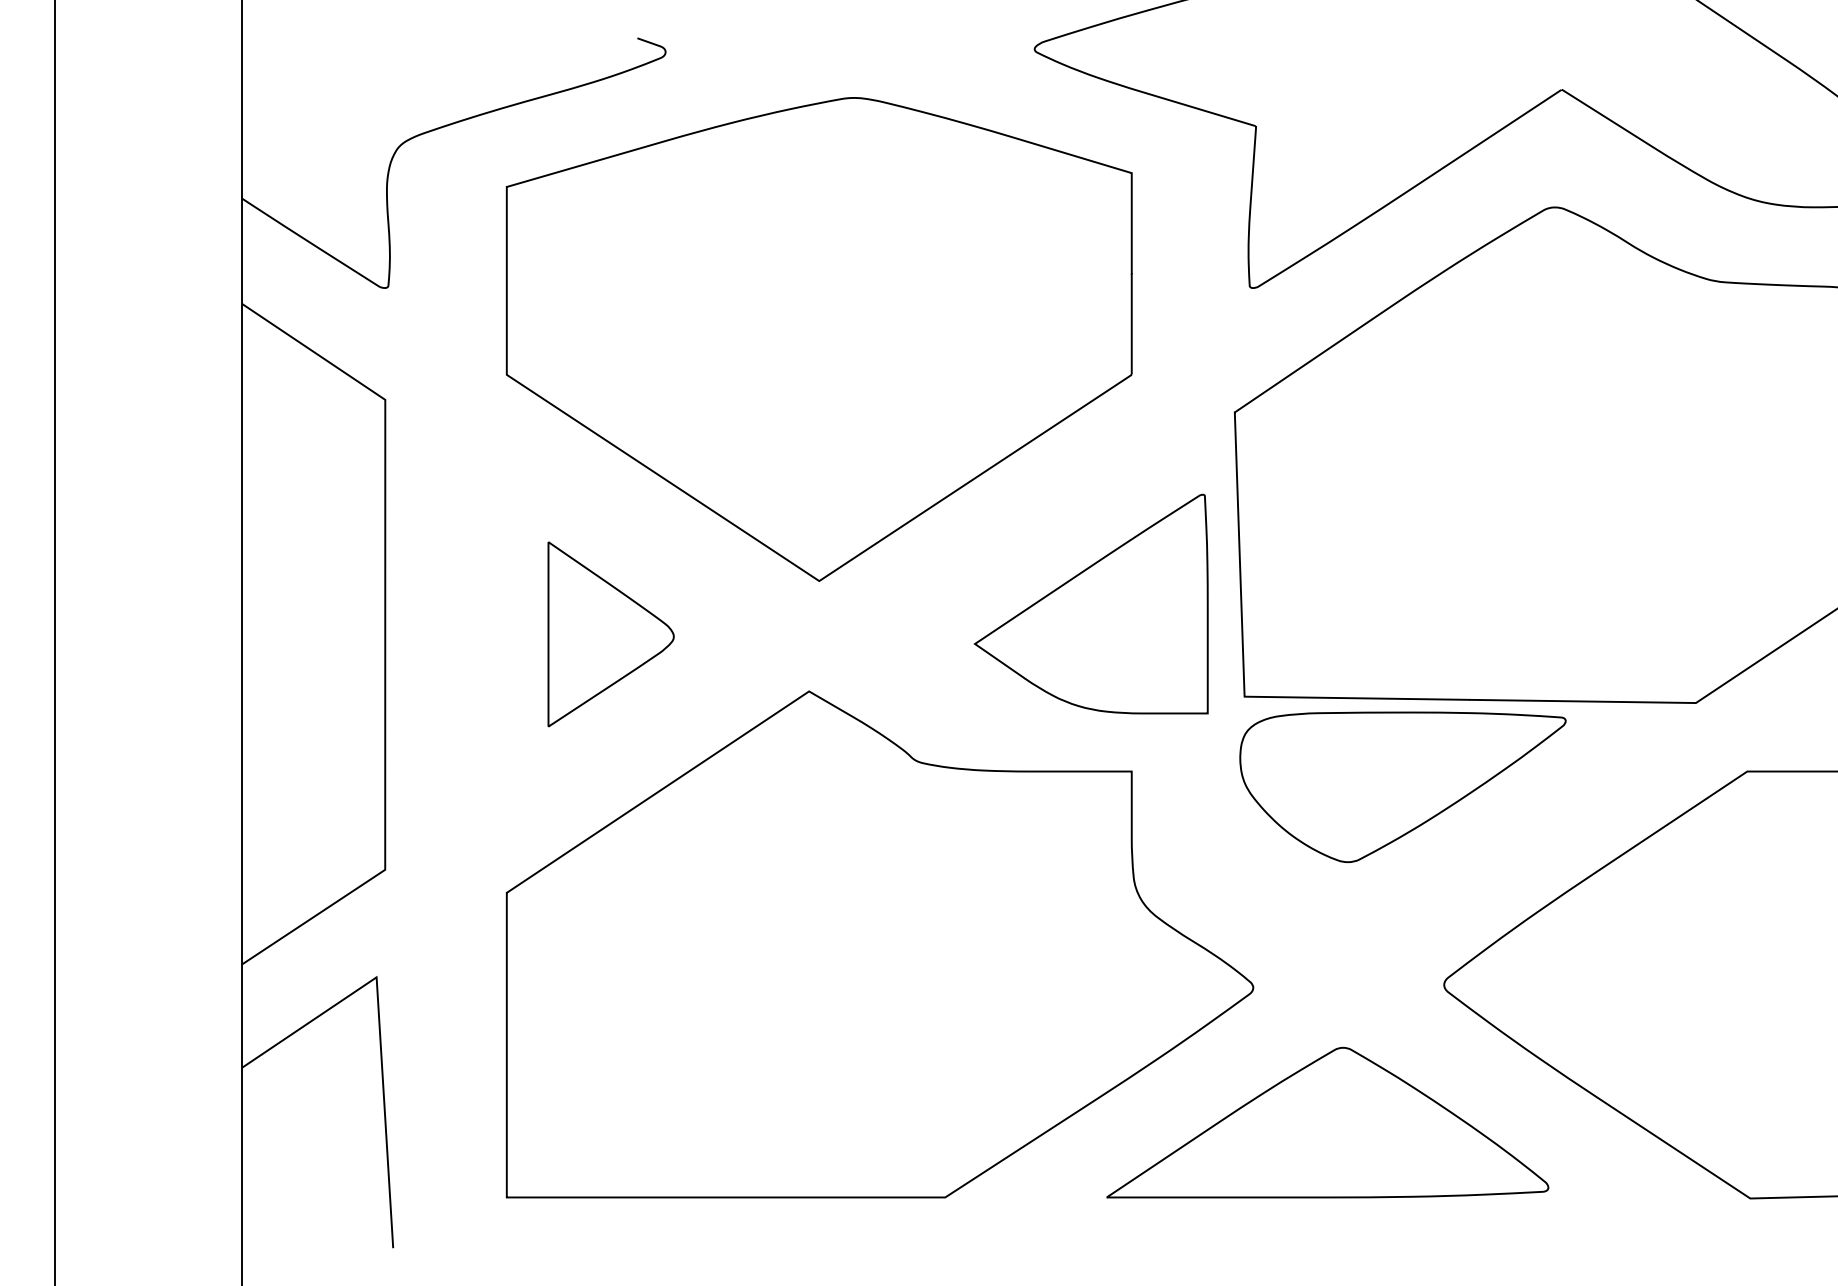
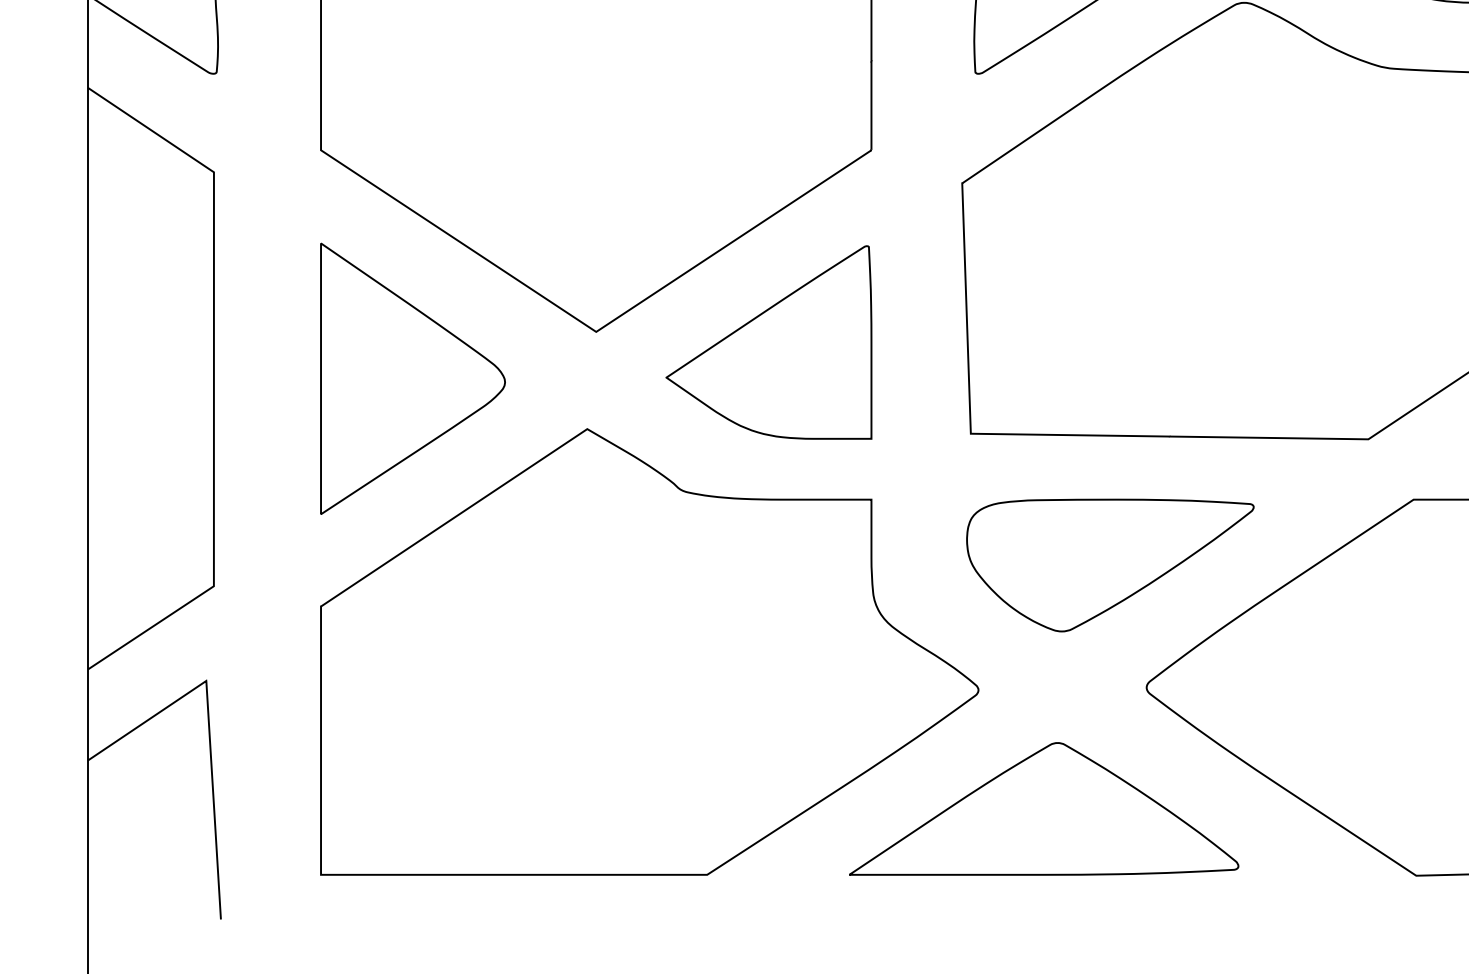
part: (1091, 603) -> (769, 341), moved
part: (610, 634) -> (412, 378), size x1.67
part: (1402, 787) -> (1109, 565), moved

